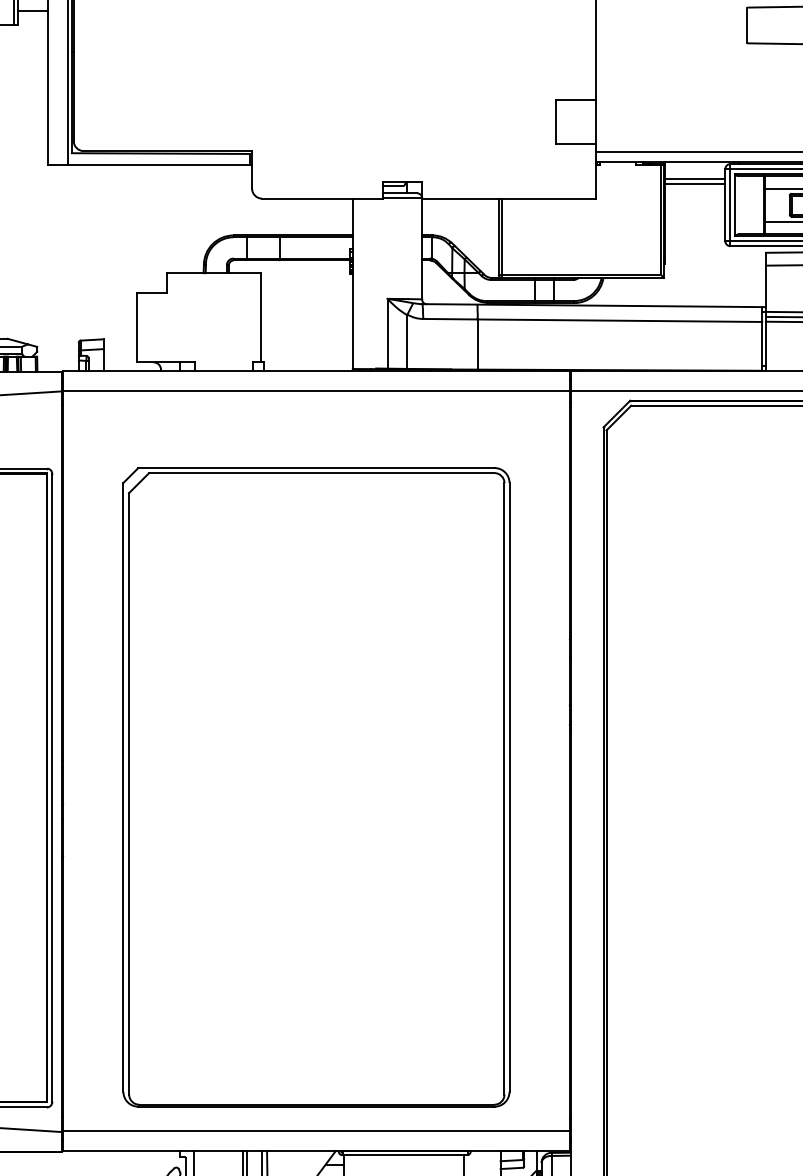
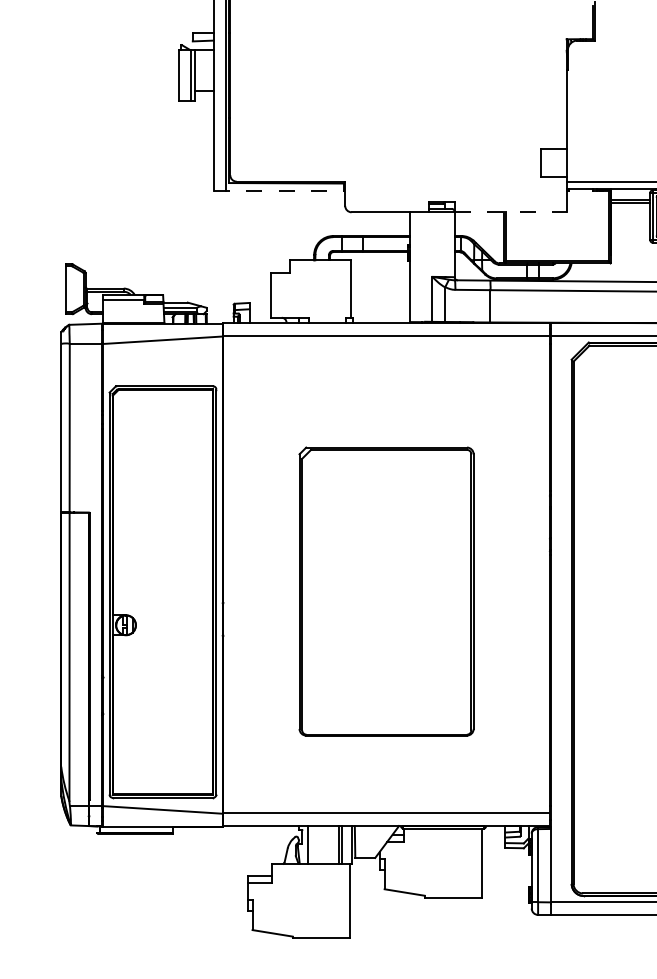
line: (150, 164) -> (279, 190), solid -> dashed
line: (508, 198) -> (510, 212), solid -> dashed
part: (316, 787) -> (386, 591), size x0.7

